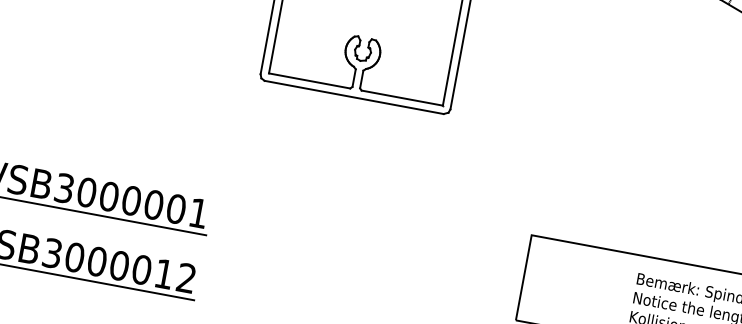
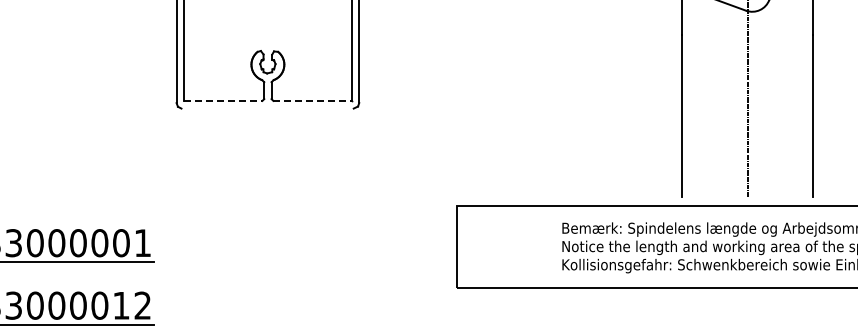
line: (309, 80) -> (223, 100), solid -> dashed
line: (354, 97) -> (267, 108), removed
line: (402, 97) -> (312, 100), solid -> dashed

